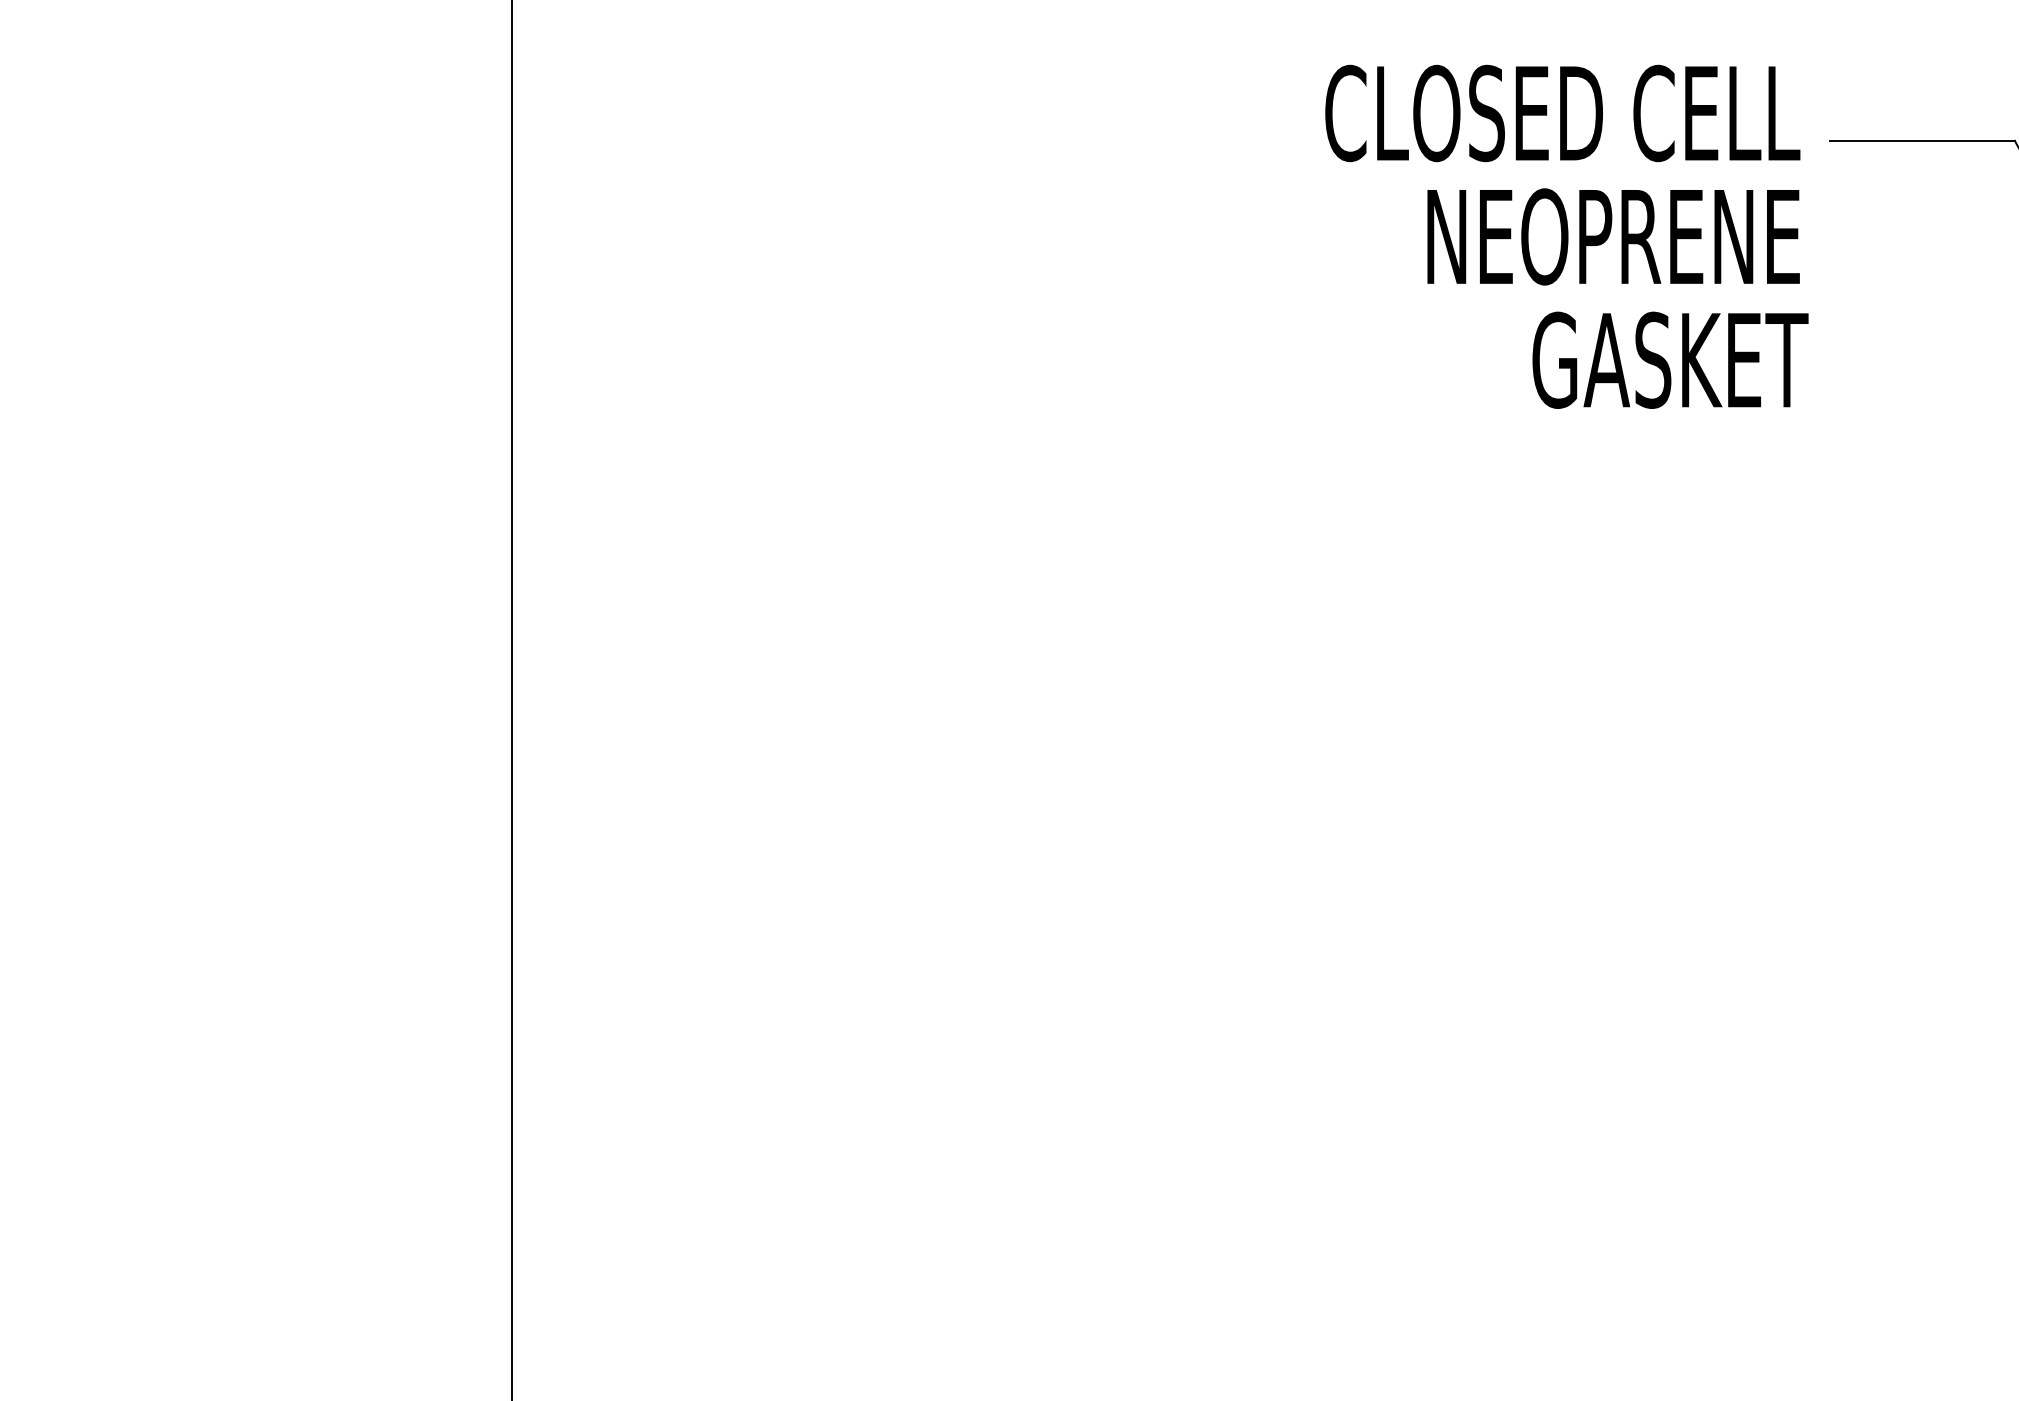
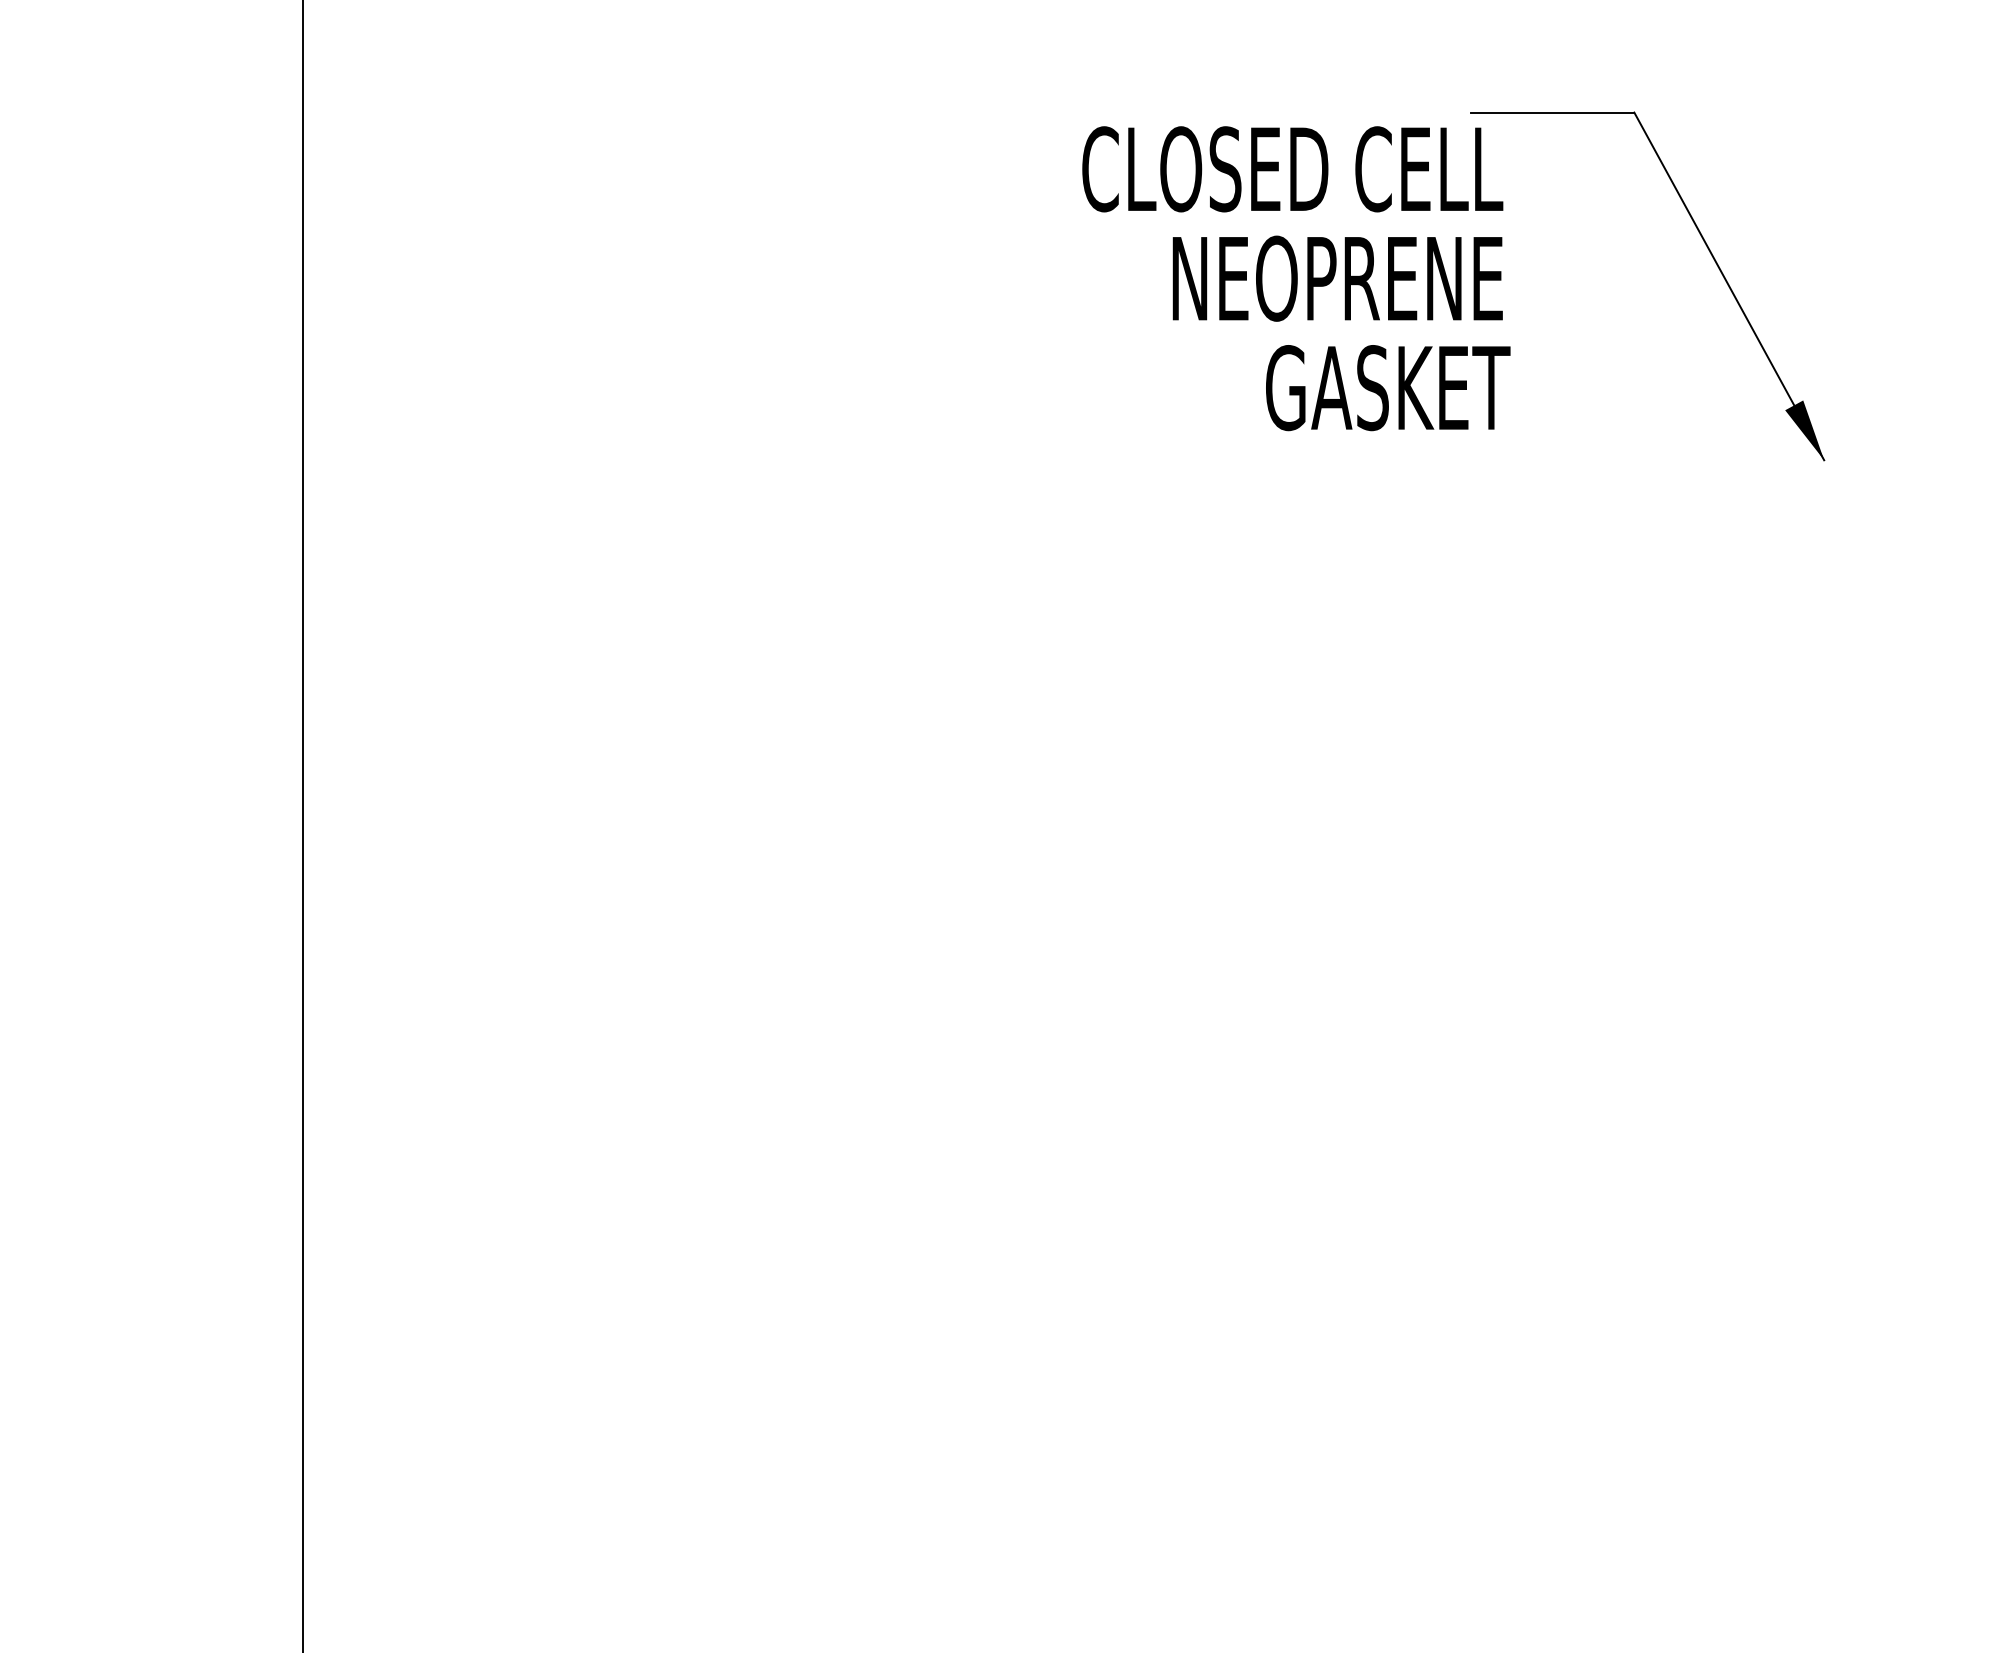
text: (1567, 236) -> (1296, 278), moved

